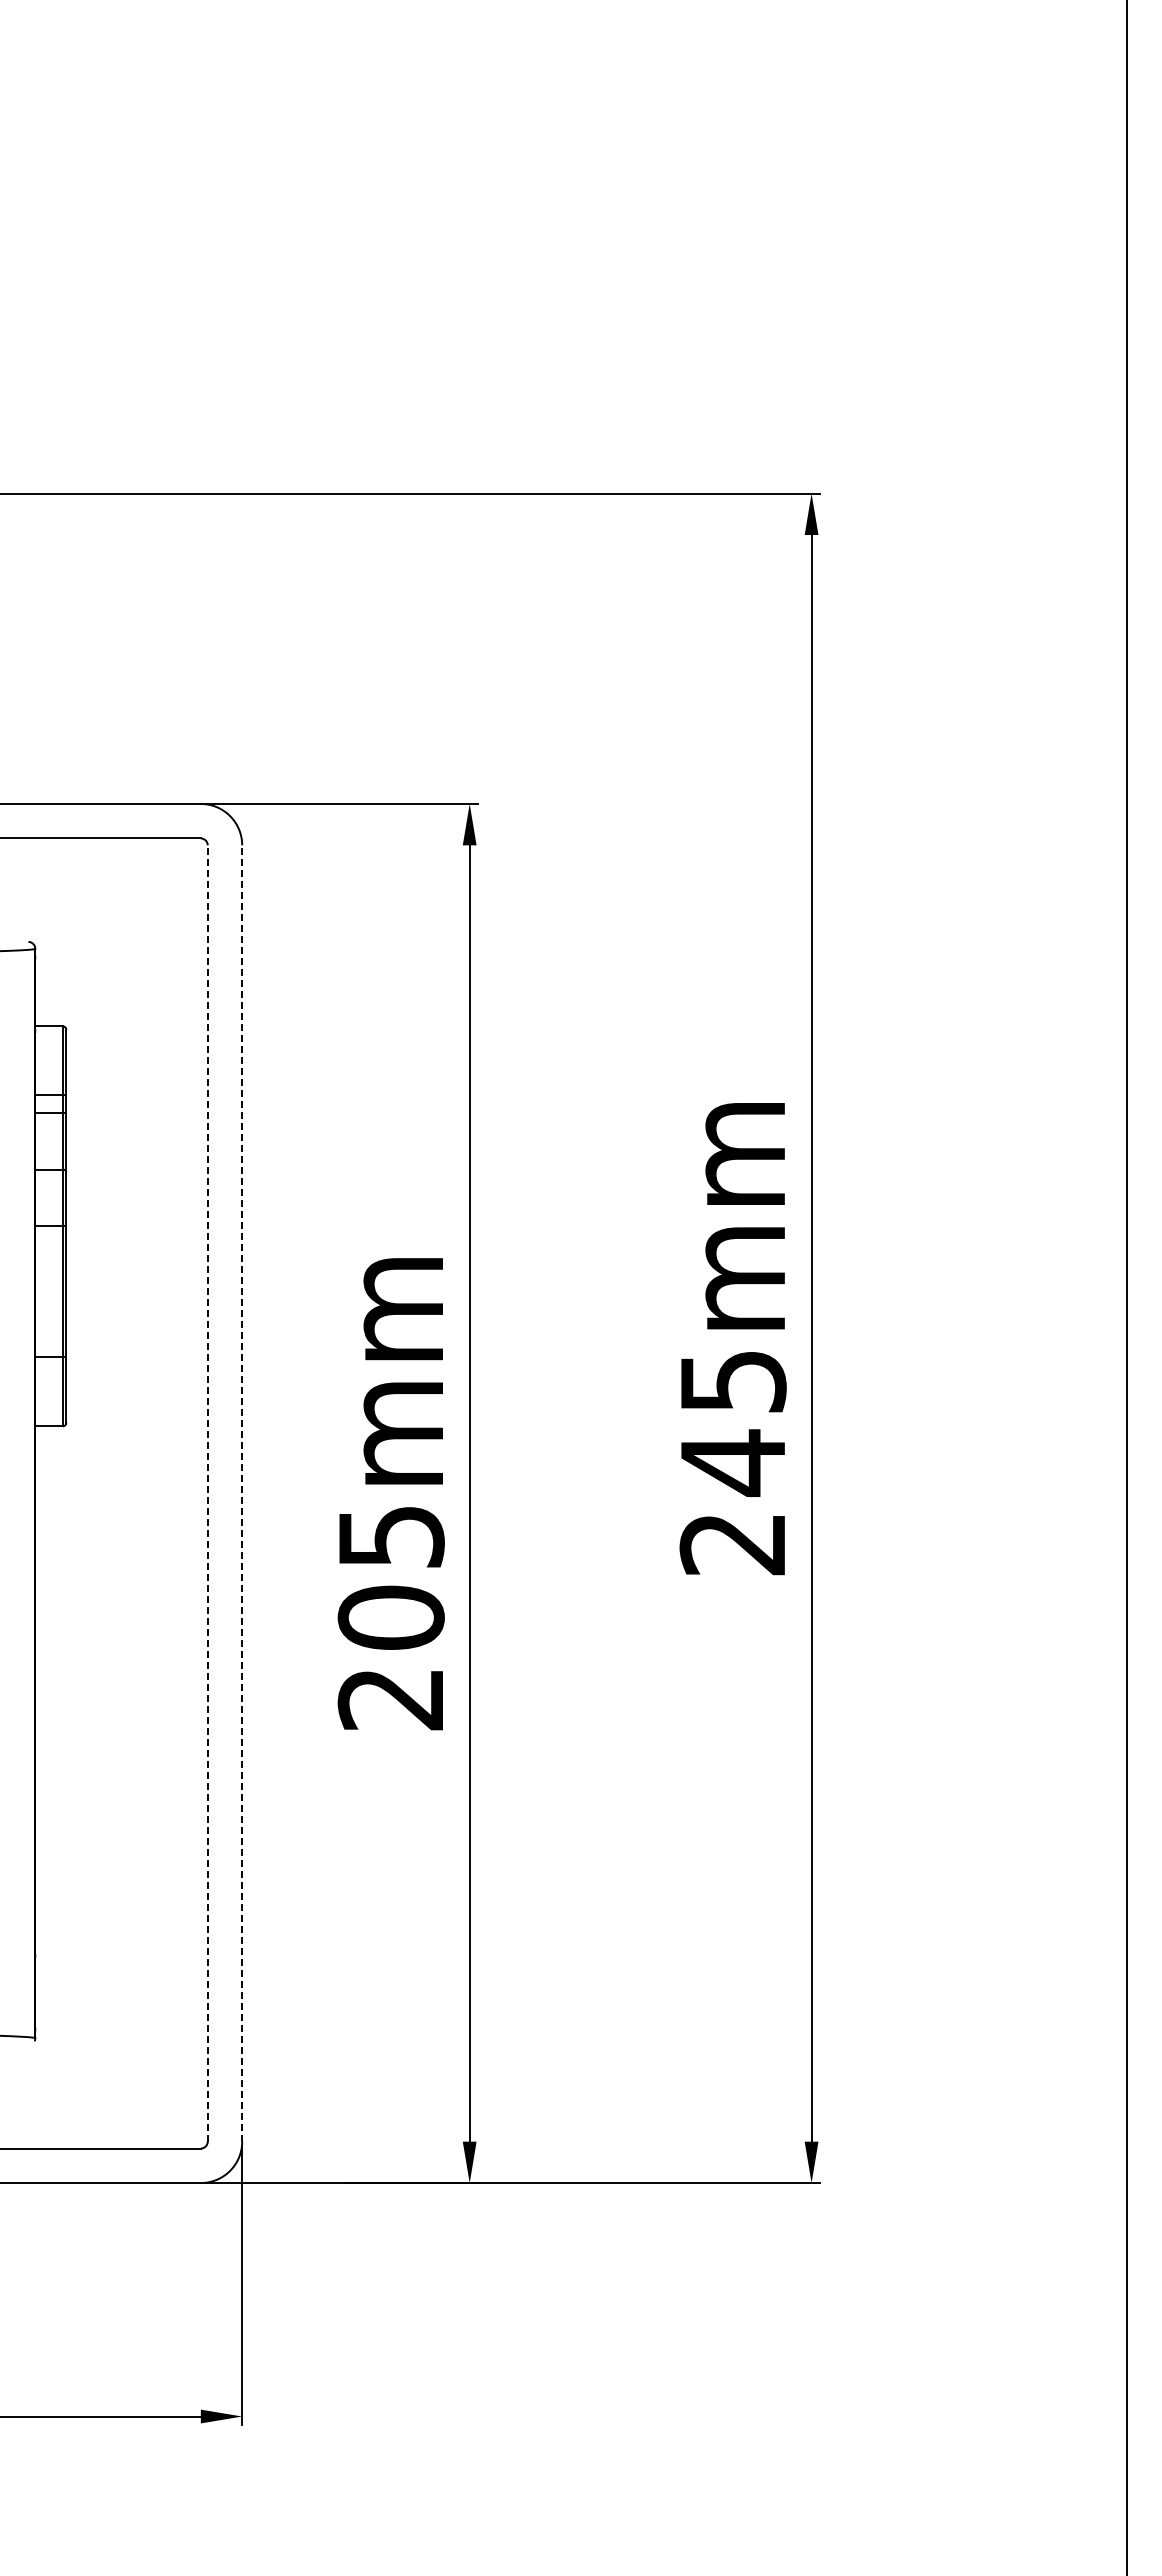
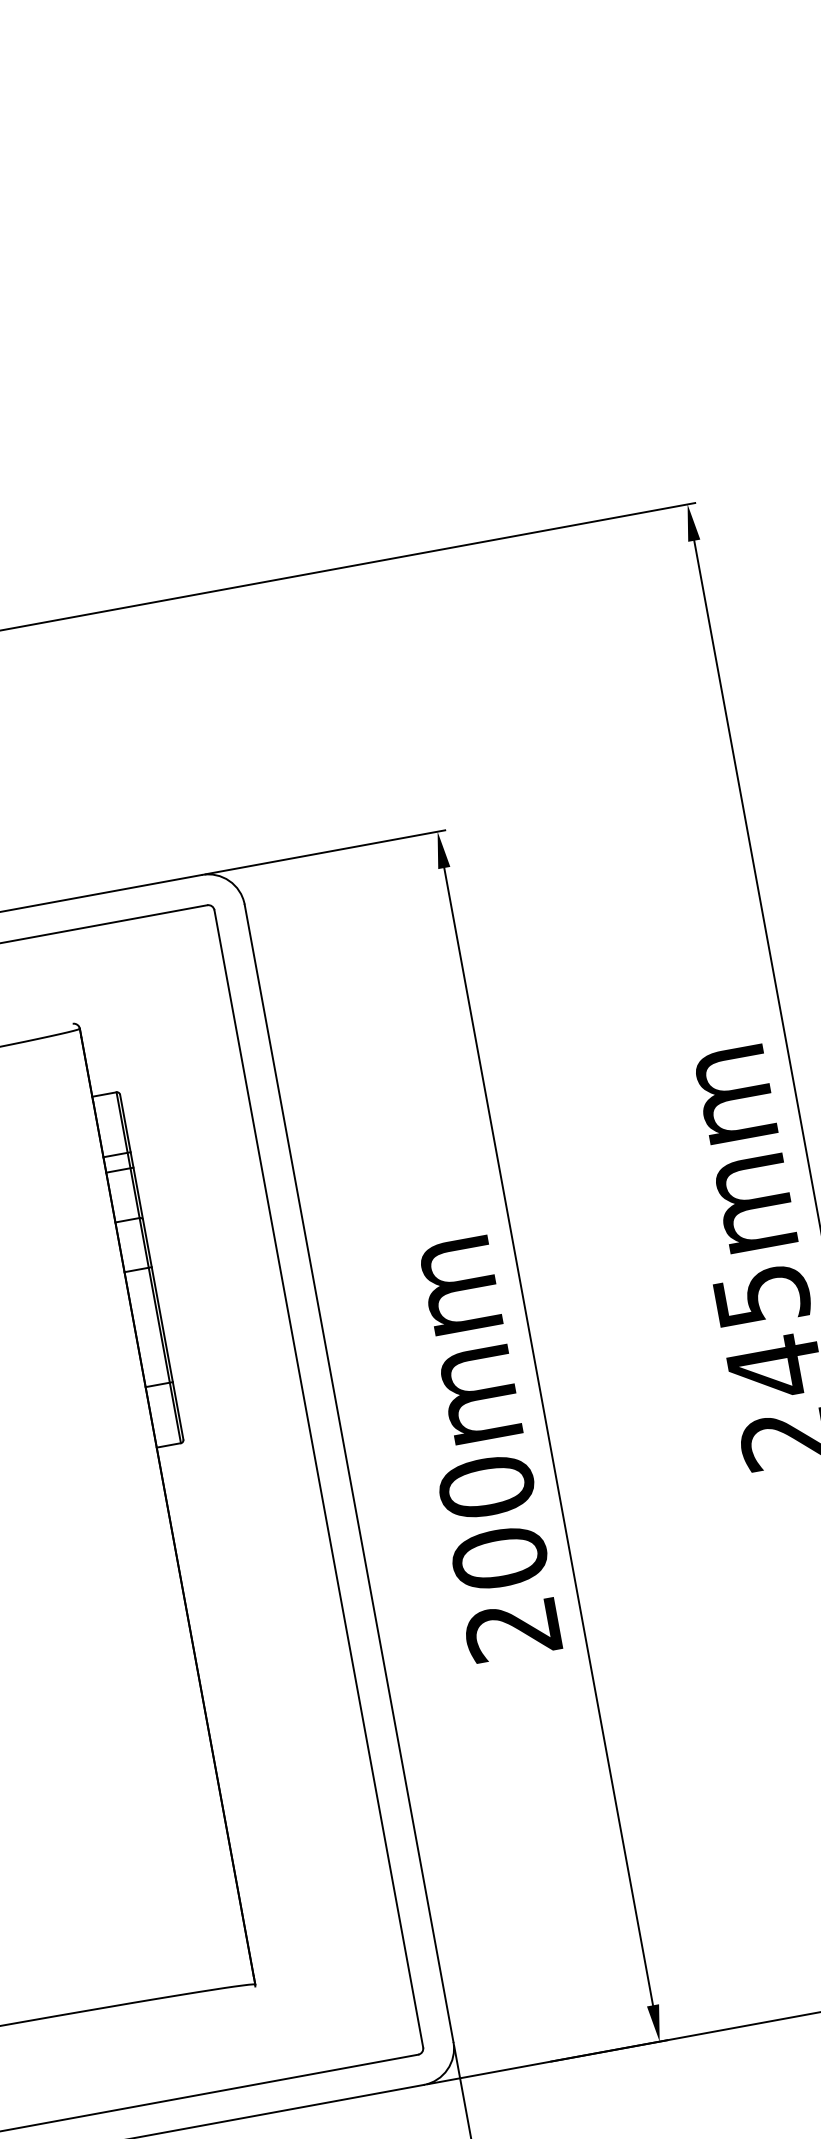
line: (207, 1493) -> (318, 1478), dashed -> solid
line: (242, 1493) -> (349, 1473), dashed -> solid
text: (390, 1536) -> (486, 1487), 205mm -> 200mm

